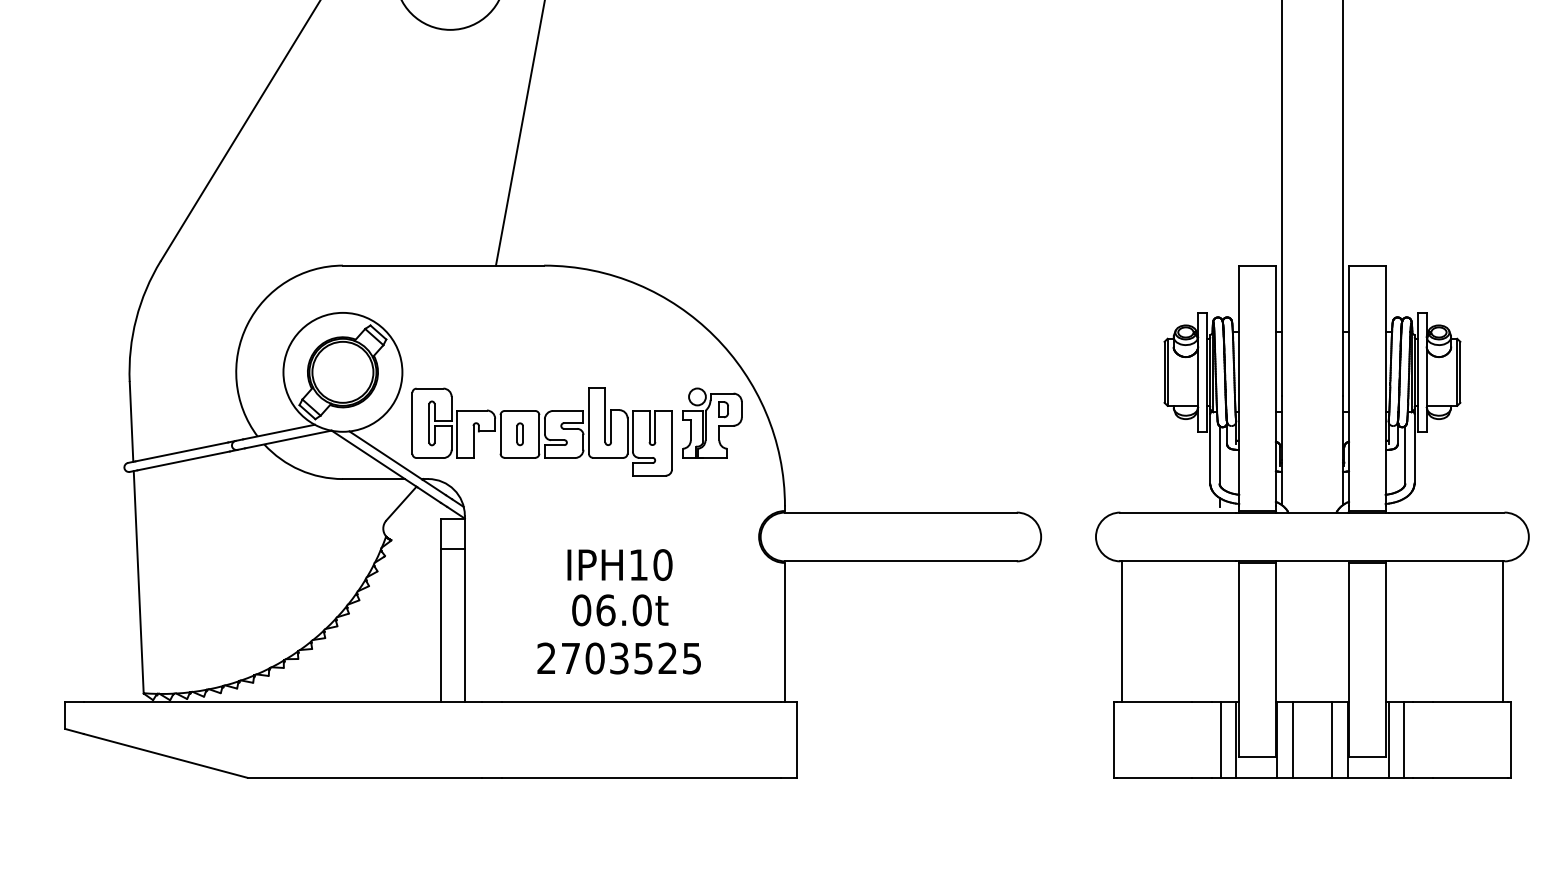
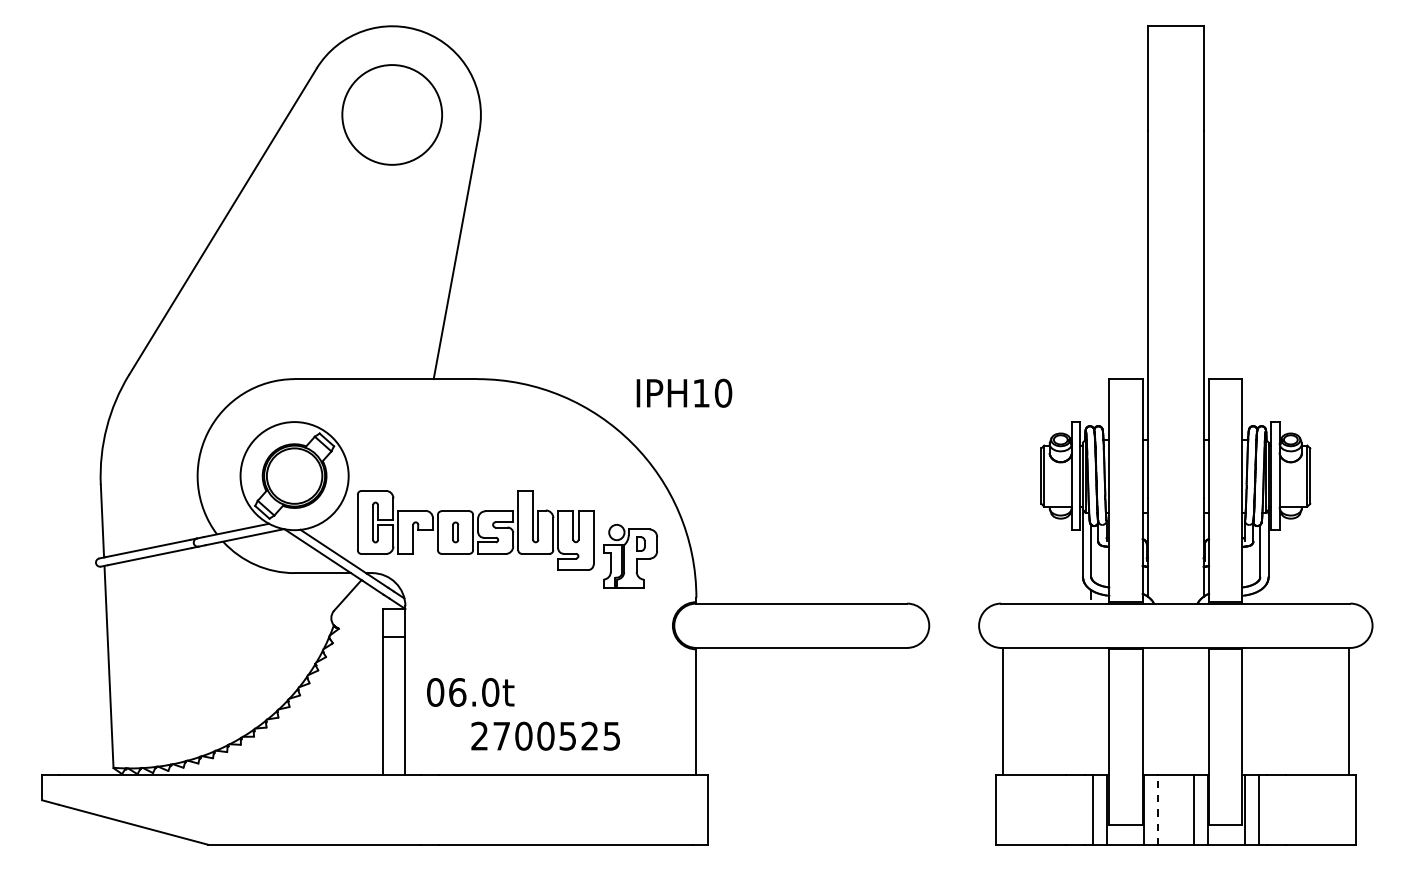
part: (712, 423) -> (630, 556), moved
text: (620, 564) -> (684, 392), moved
text: (620, 610) -> (470, 692), moved
text: (618, 657) -> (545, 735), 2703525 -> 2700525
line: (1292, 740) -> (1157, 810), solid -> dashed

